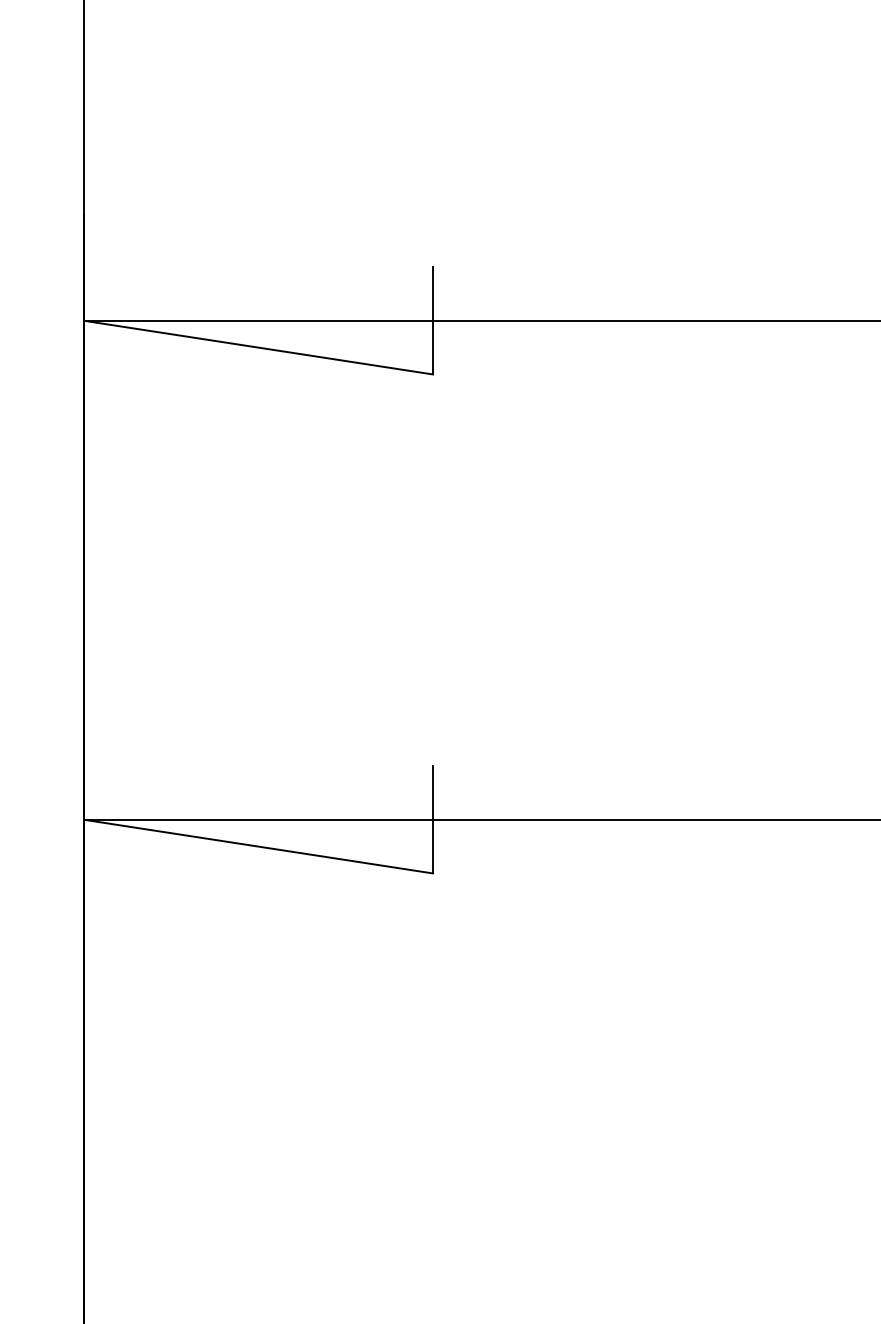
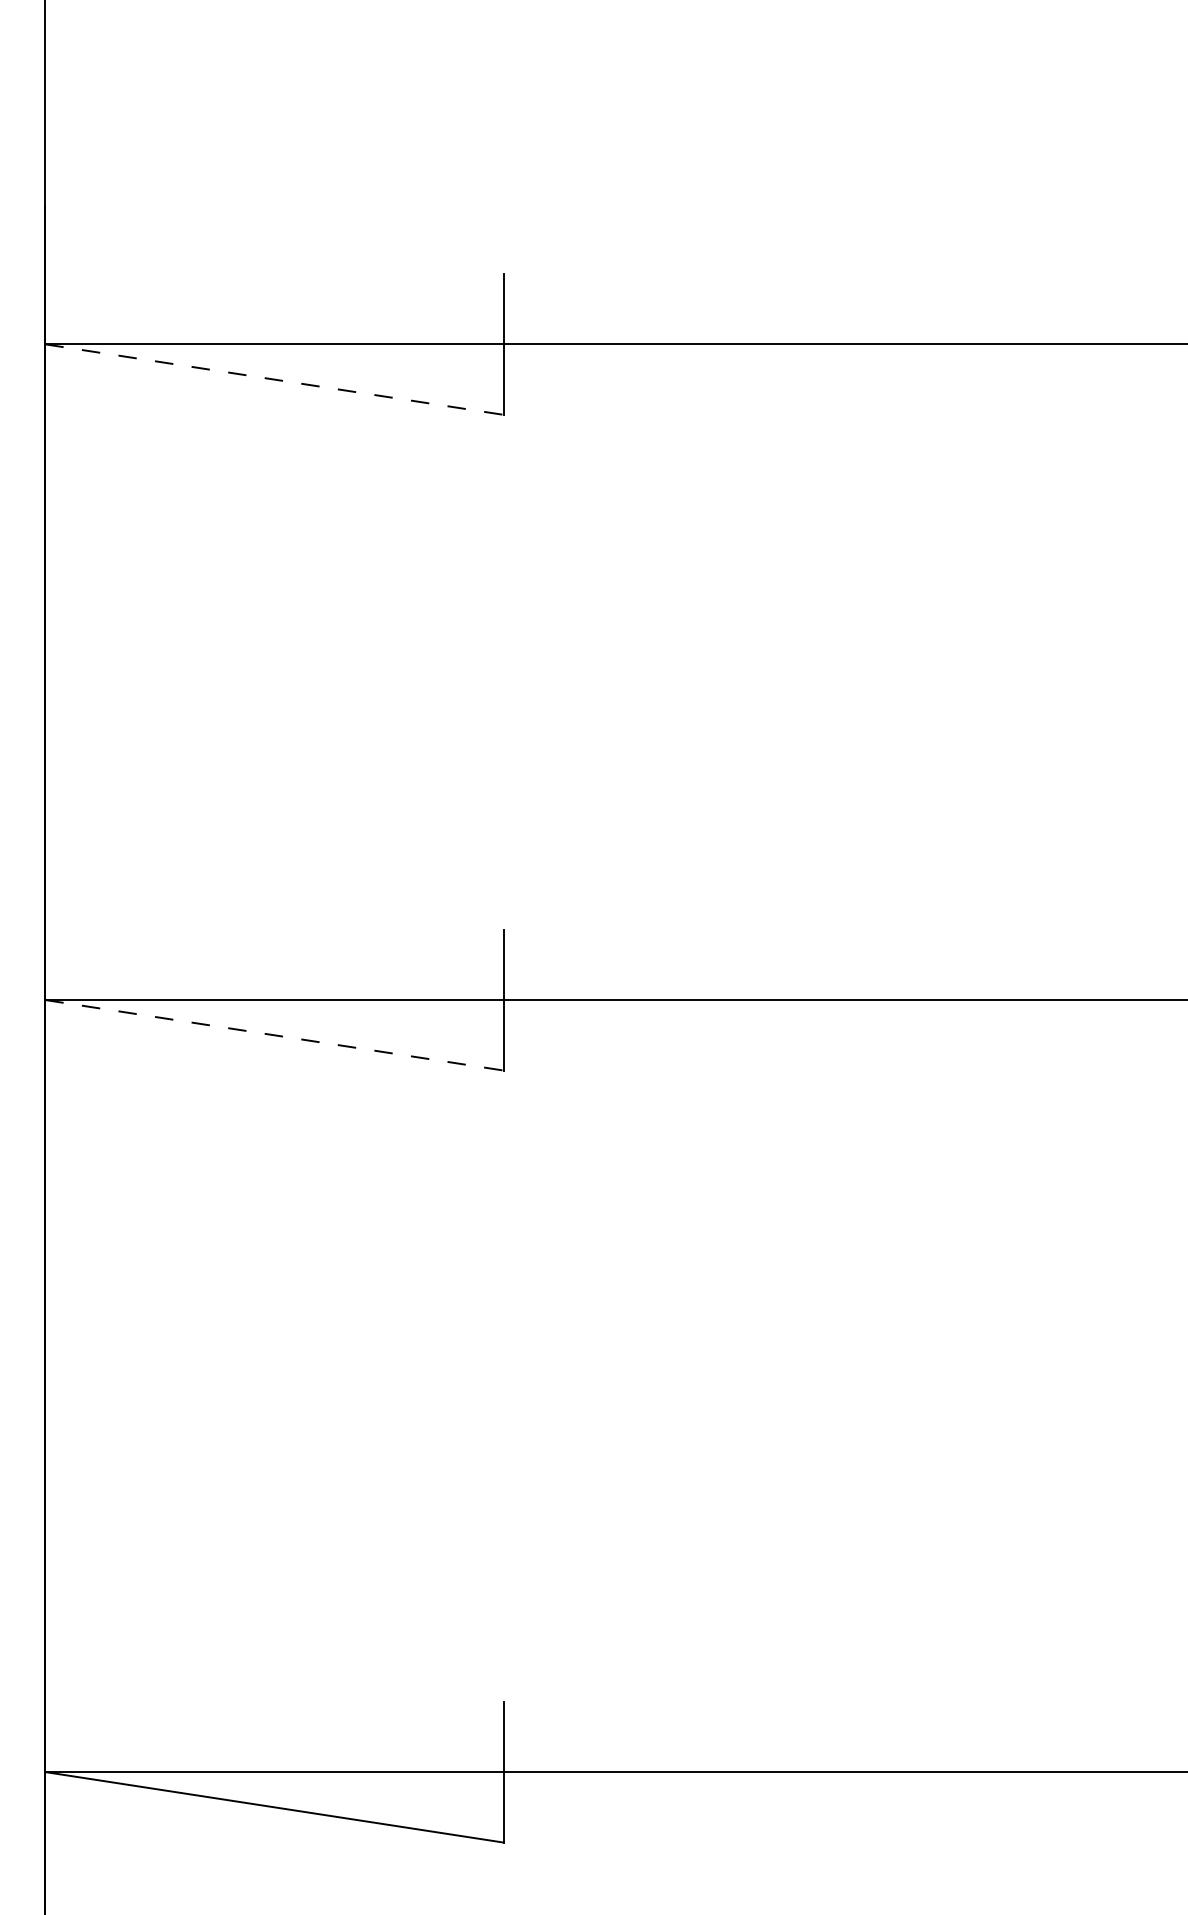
line: (258, 347) -> (274, 379), solid -> dashed
line: (258, 846) -> (274, 1035), solid -> dashed

